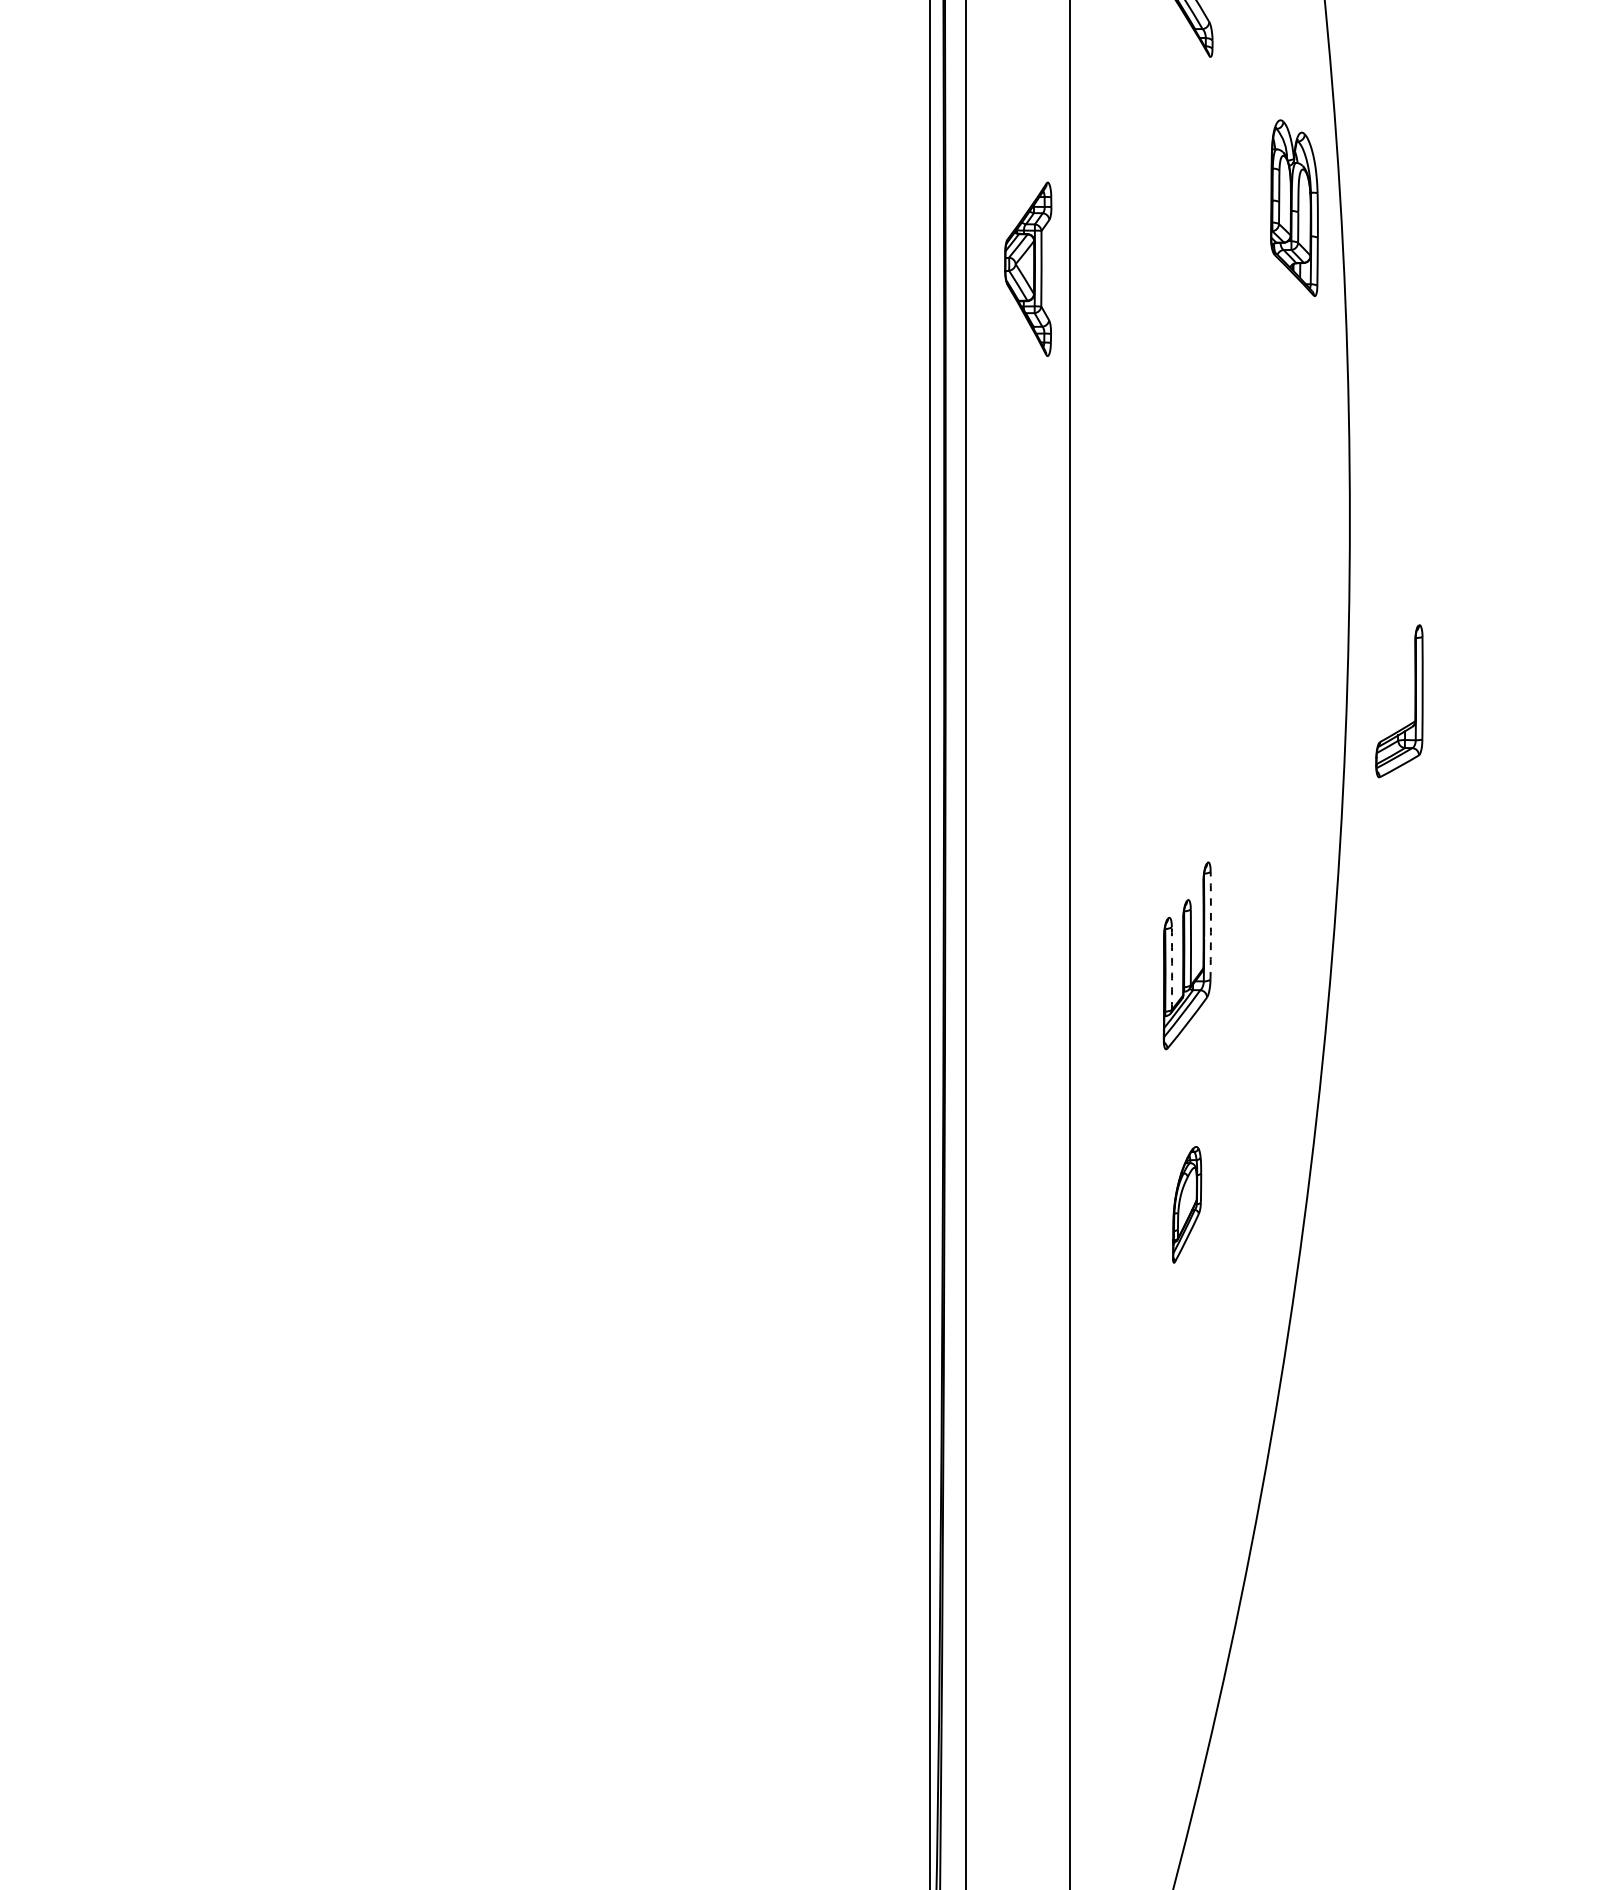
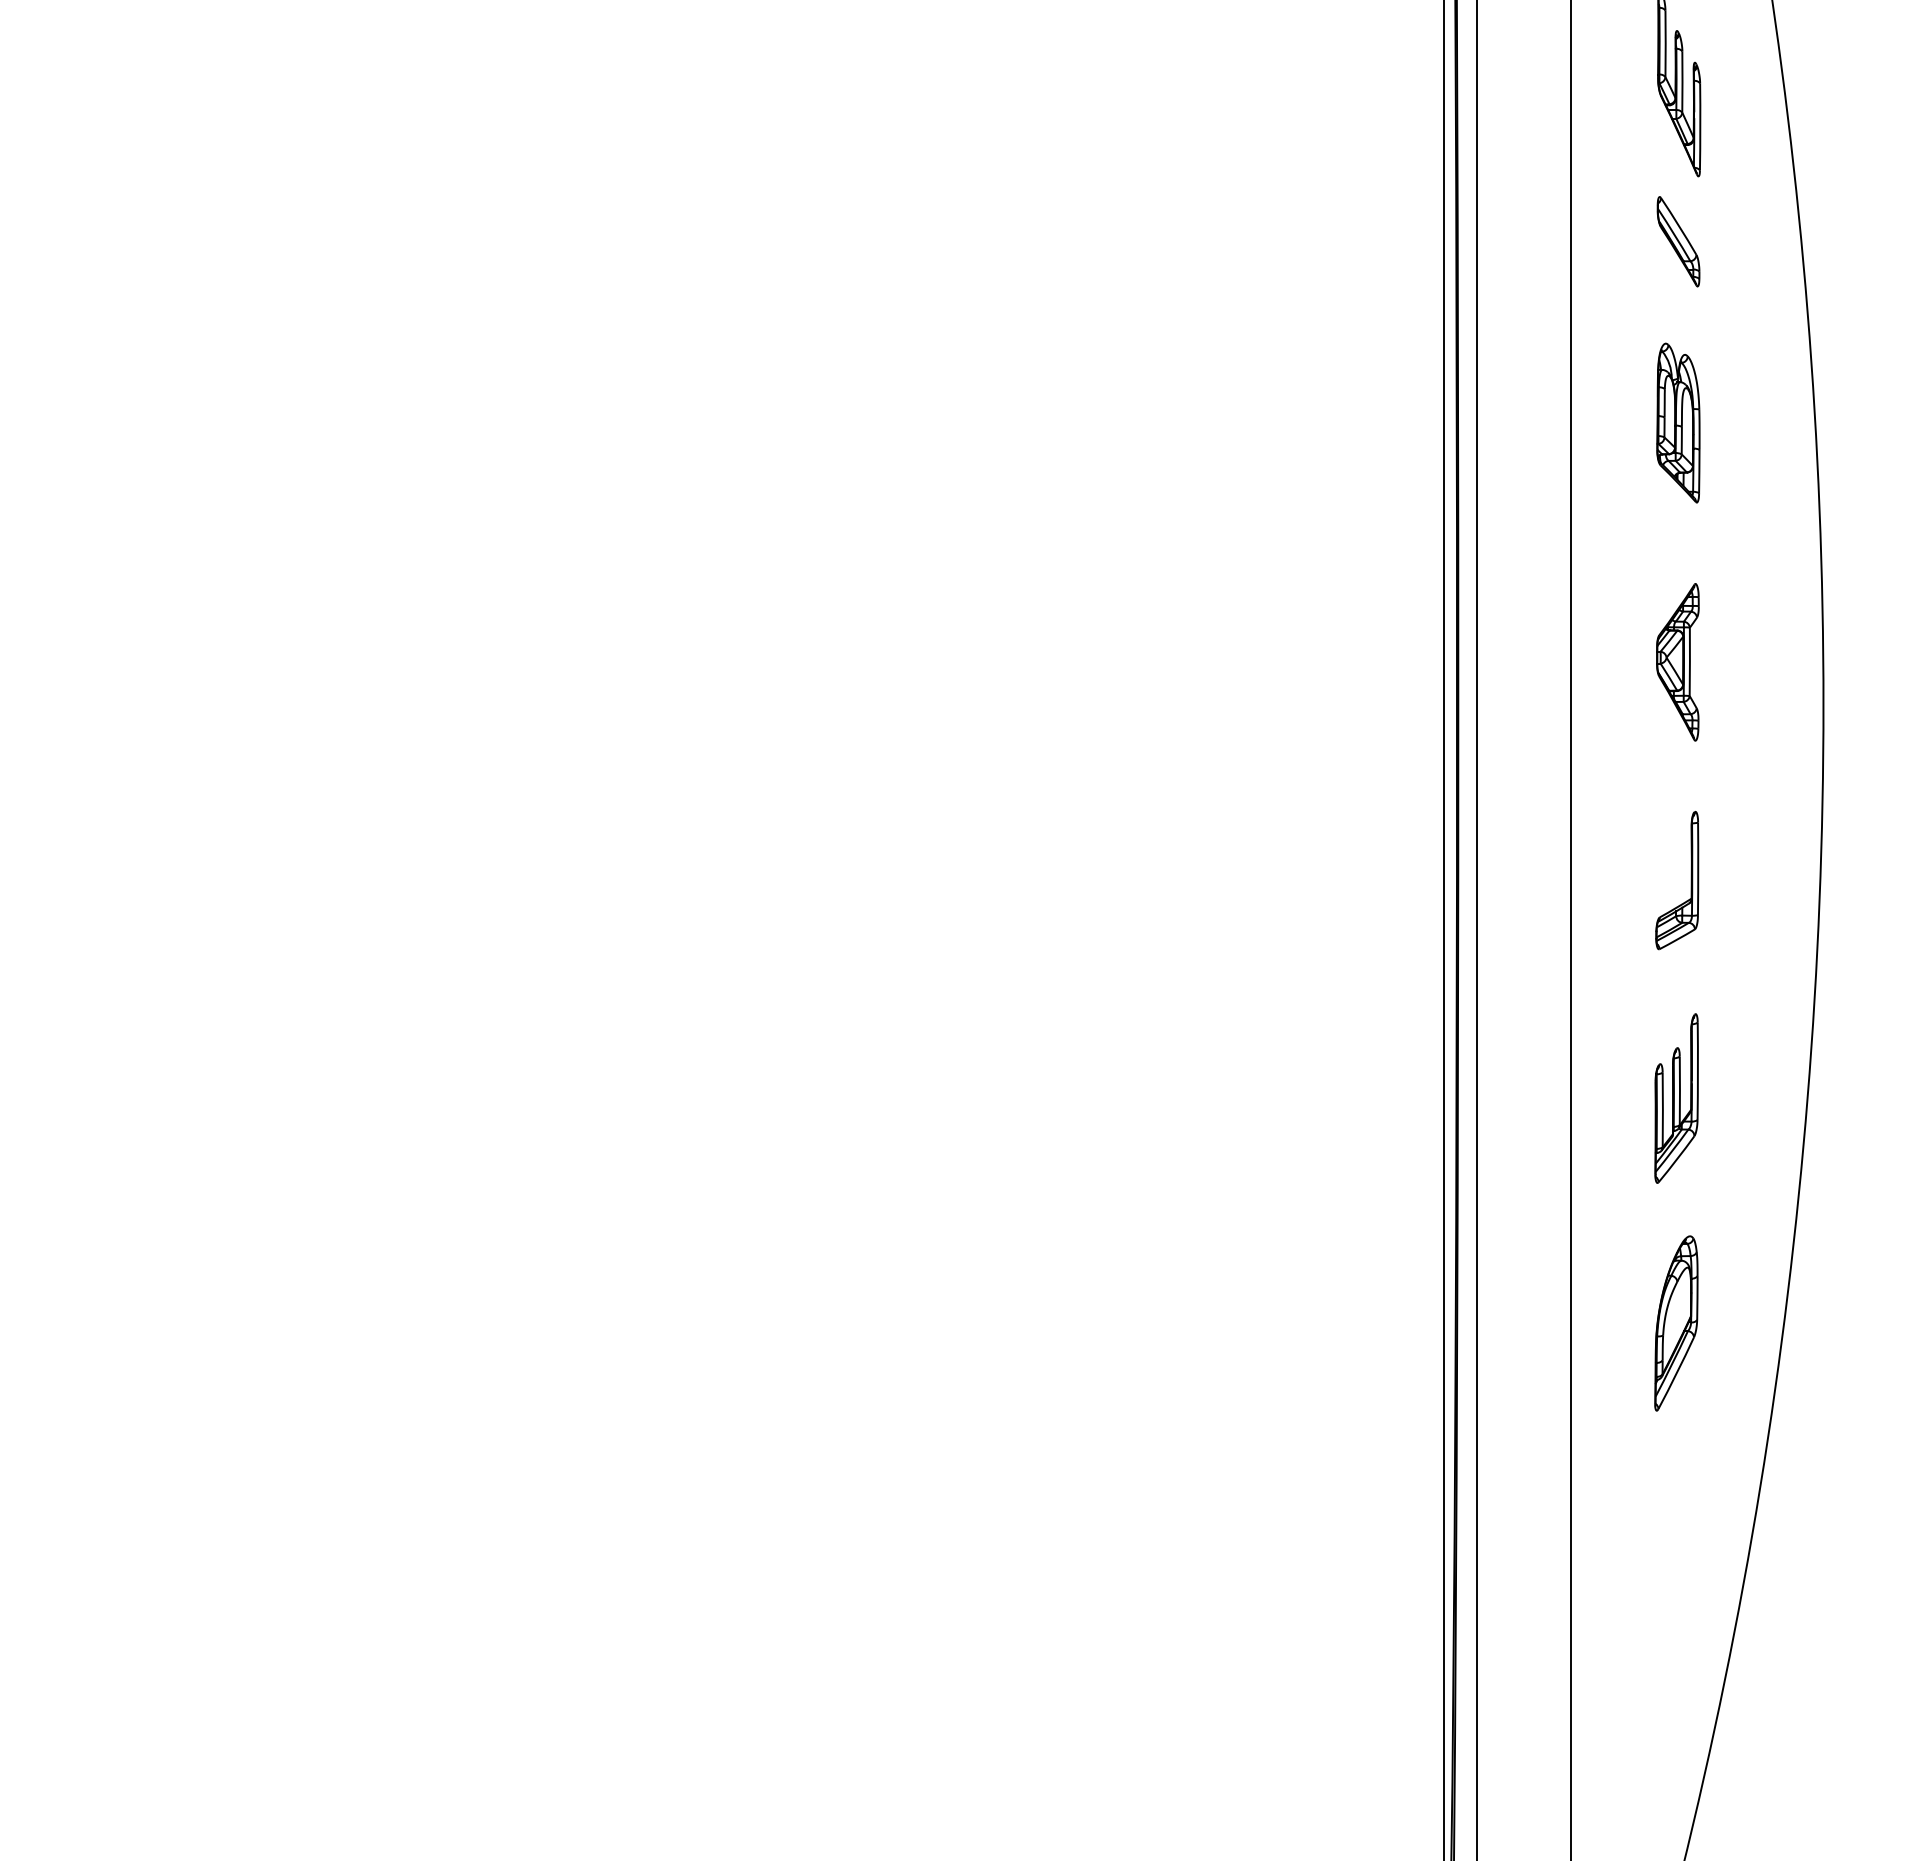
part: (1294, 207) -> (1678, 422), moved
part: (1027, 269) -> (1677, 662), moved
part: (1414, 701) -> (1690, 880), moved
arc: (1210, 925) -> (1697, 1071), dashed -> solid
arc: (1171, 967) -> (1662, 1109), dashed -> solid
part: (1187, 1204) -> (1676, 1323), size x1.67

